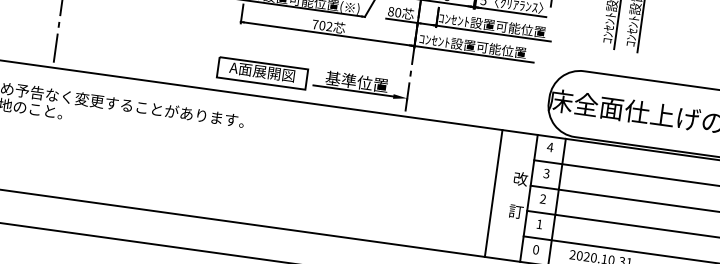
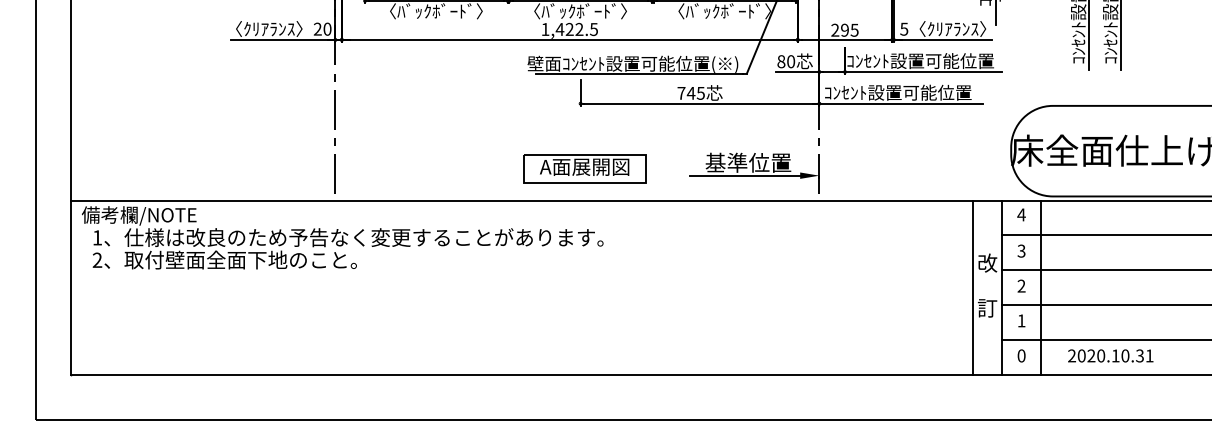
text: (325, 25) -> (695, 92), 702 -> 745
part: (261, 72) -> (584, 168), moved
line: (493, 193) -> (972, 287), moved

